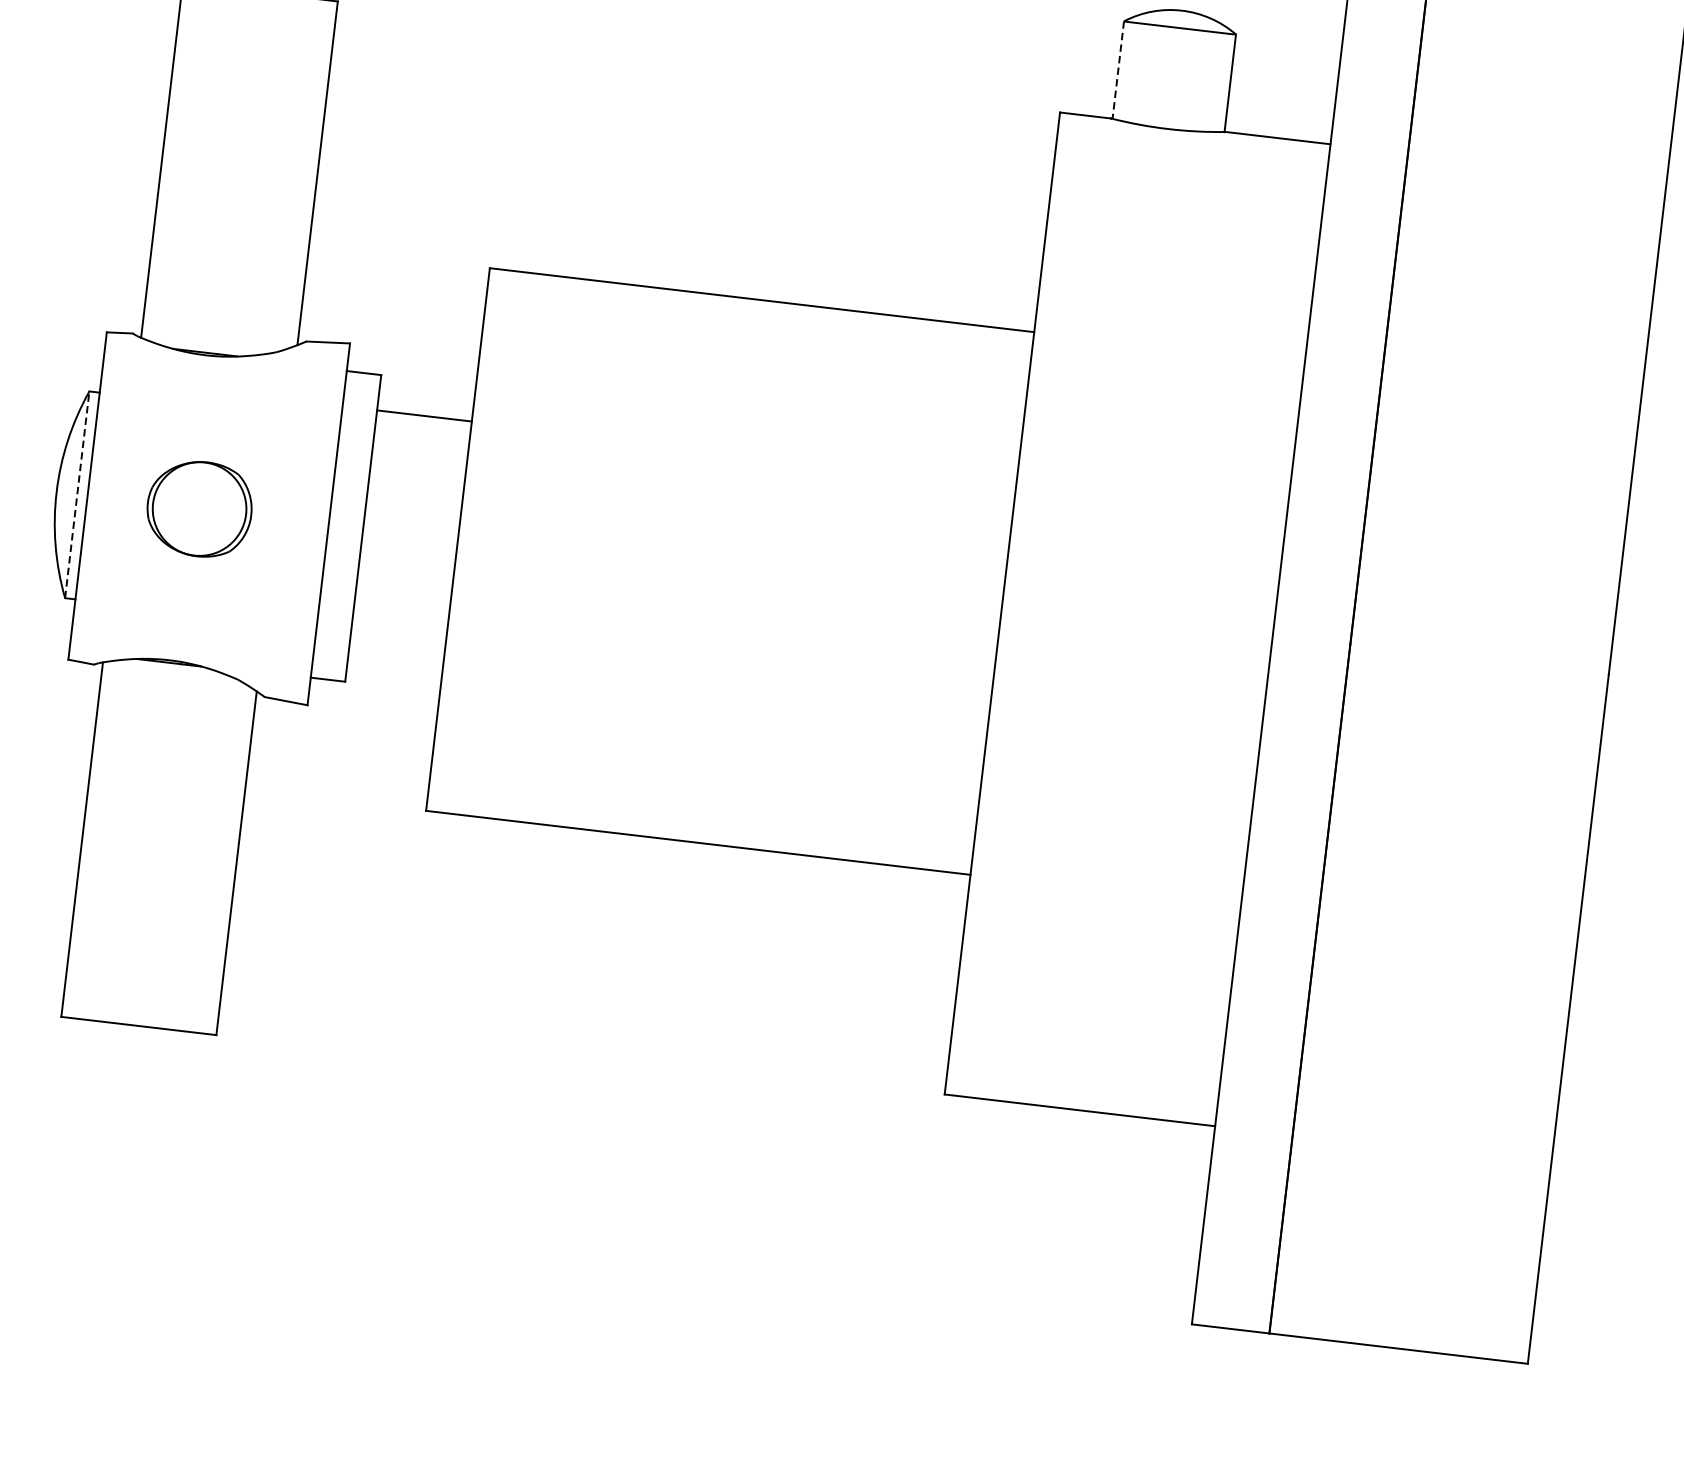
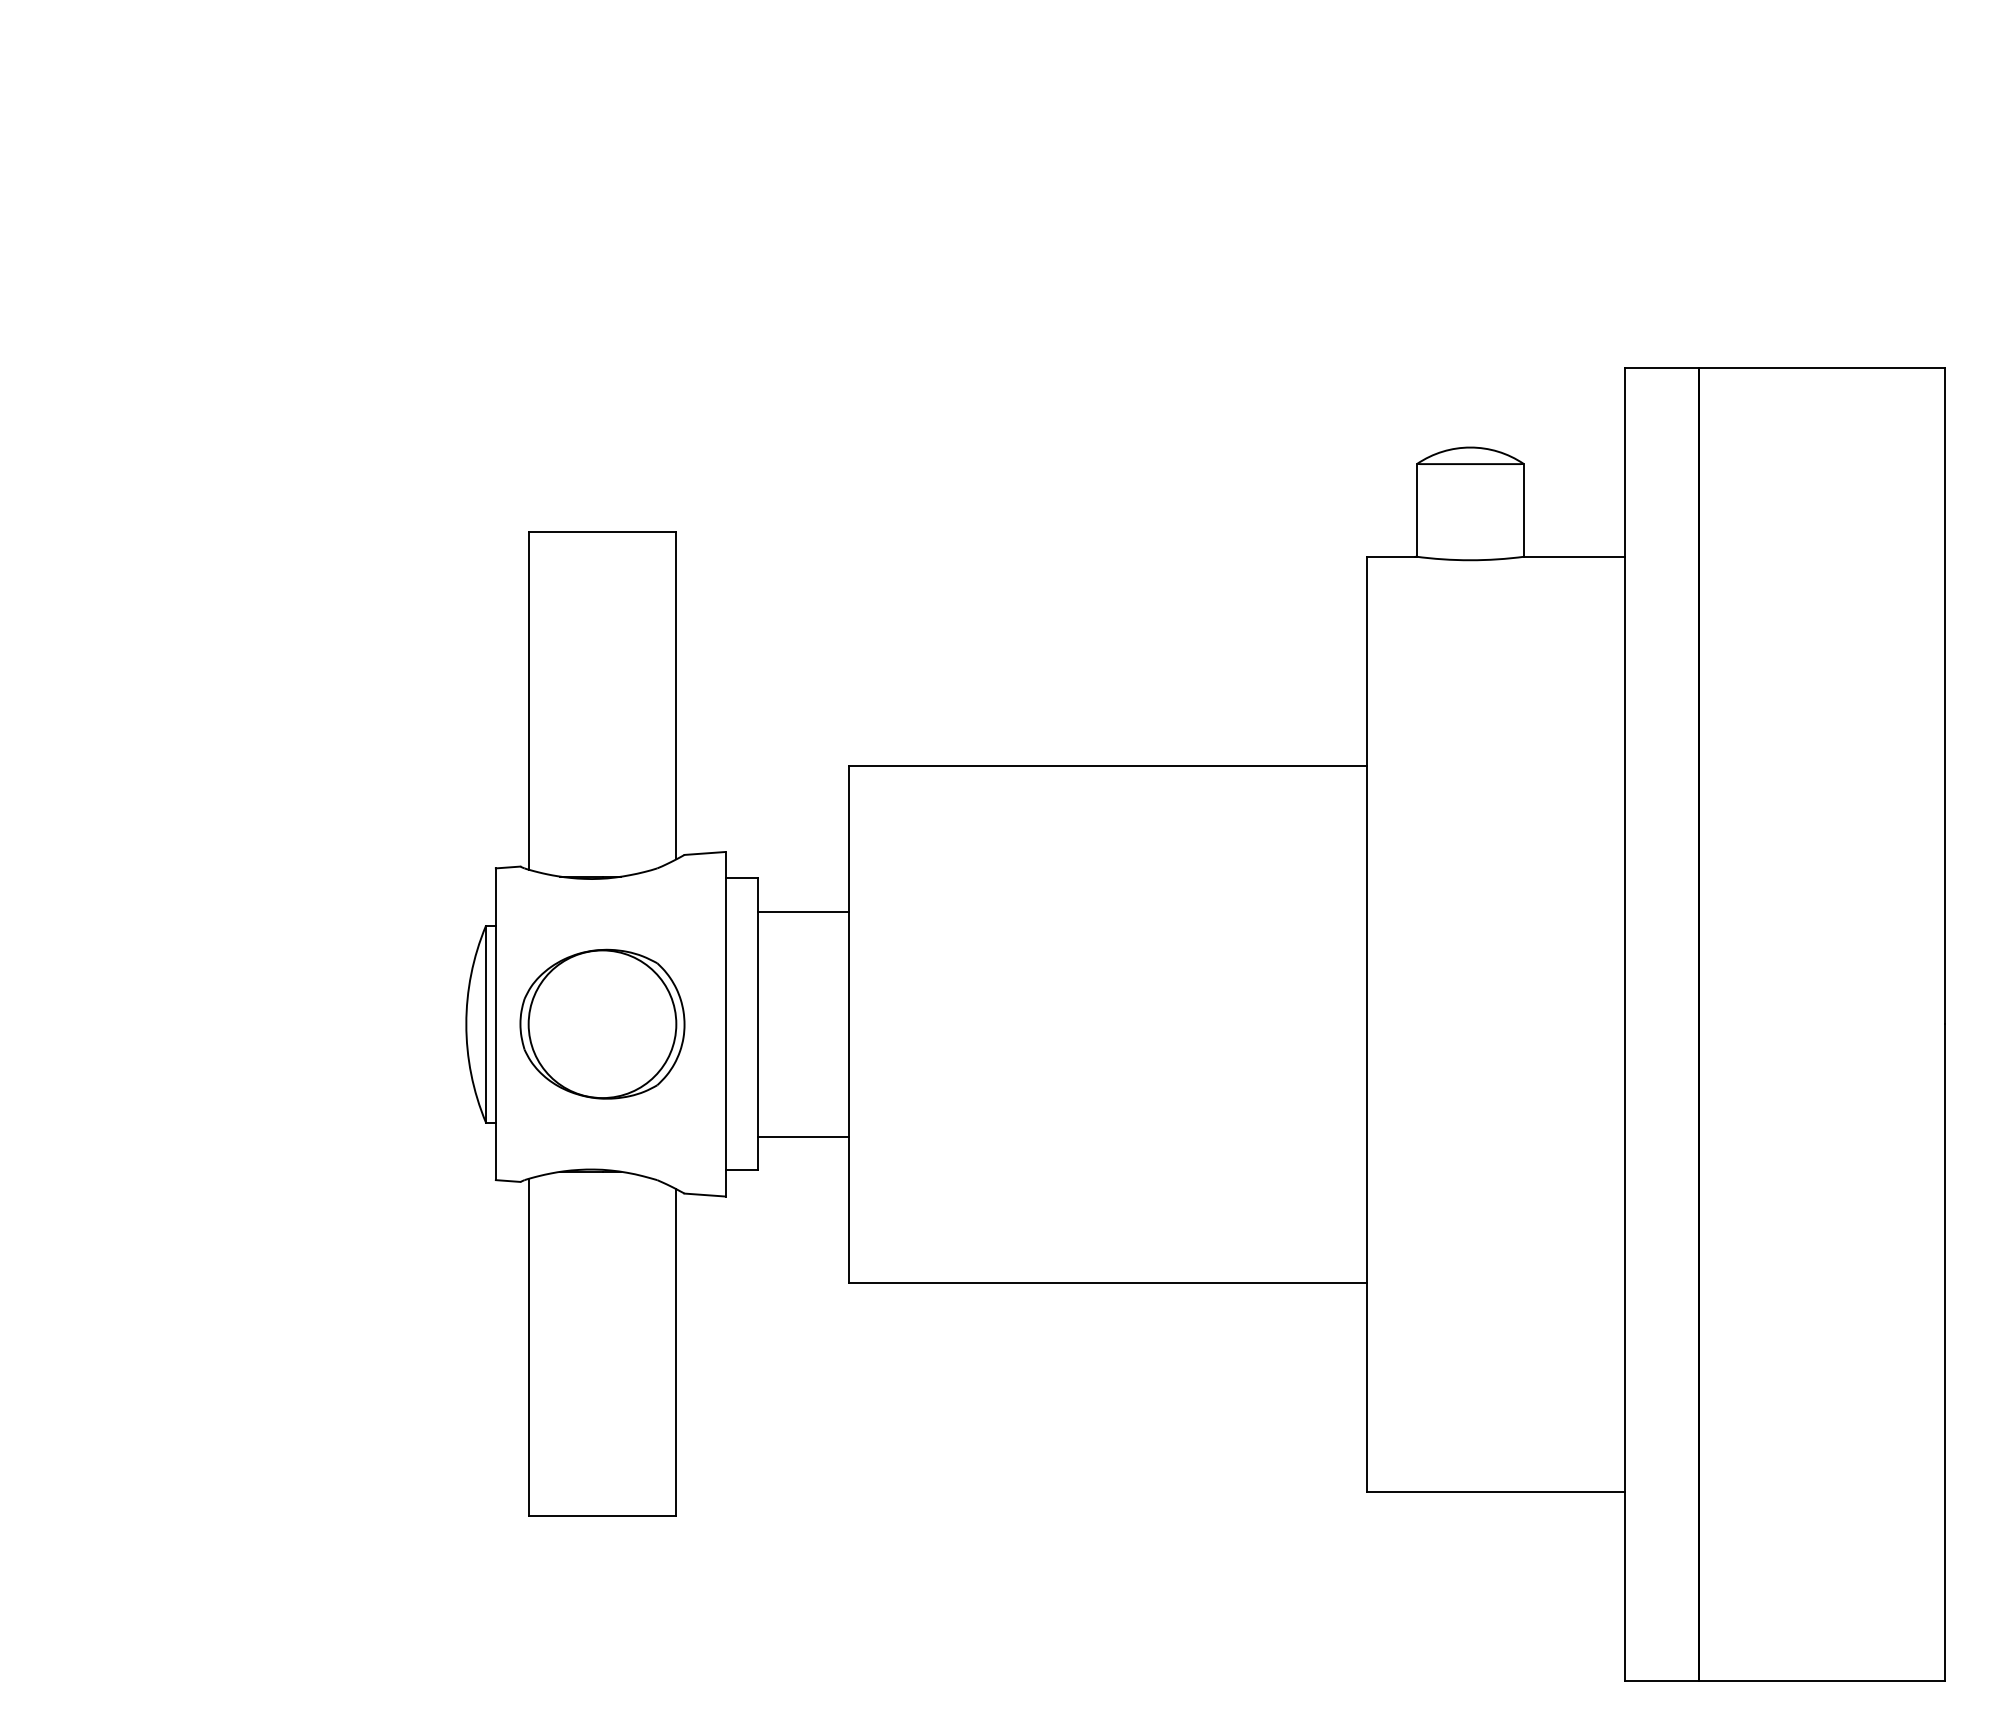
line: (1118, 70) -> (1417, 510), dashed -> solid
line: (77, 494) -> (486, 1023), dashed -> solid
part: (199, 508) -> (602, 1023), size x1.67
line: (396, 651) -> (803, 1136), added

